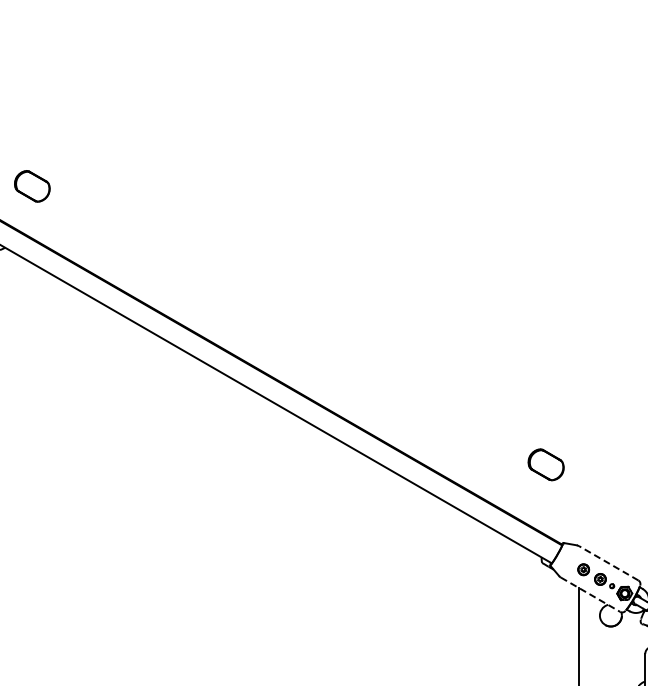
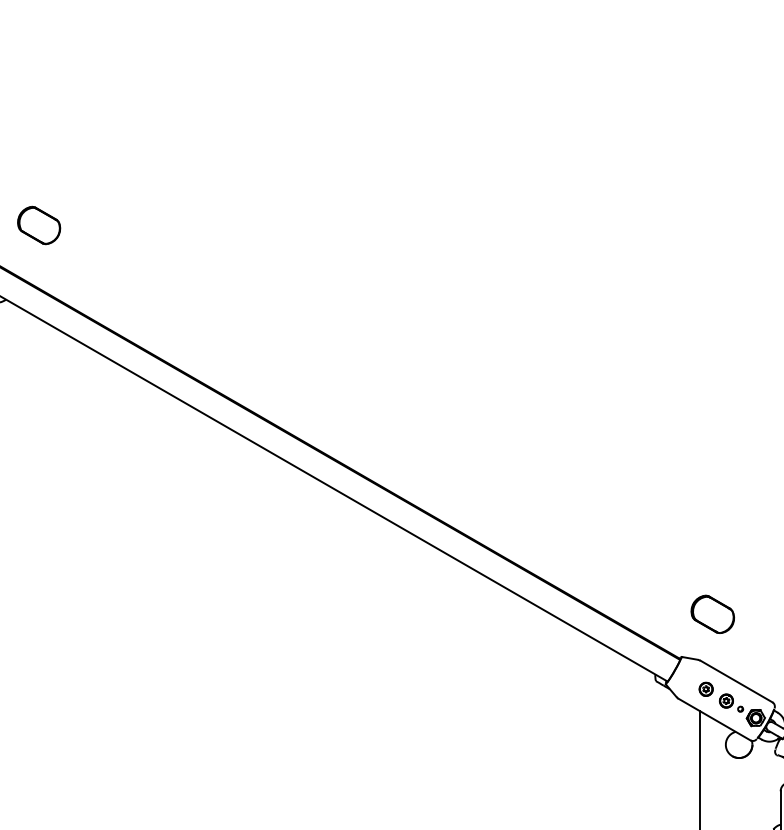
part: (545, 464) -> (712, 614), moved
line: (608, 563) -> (736, 681), dashed -> solid
line: (591, 594) -> (715, 719), dashed -> solid

